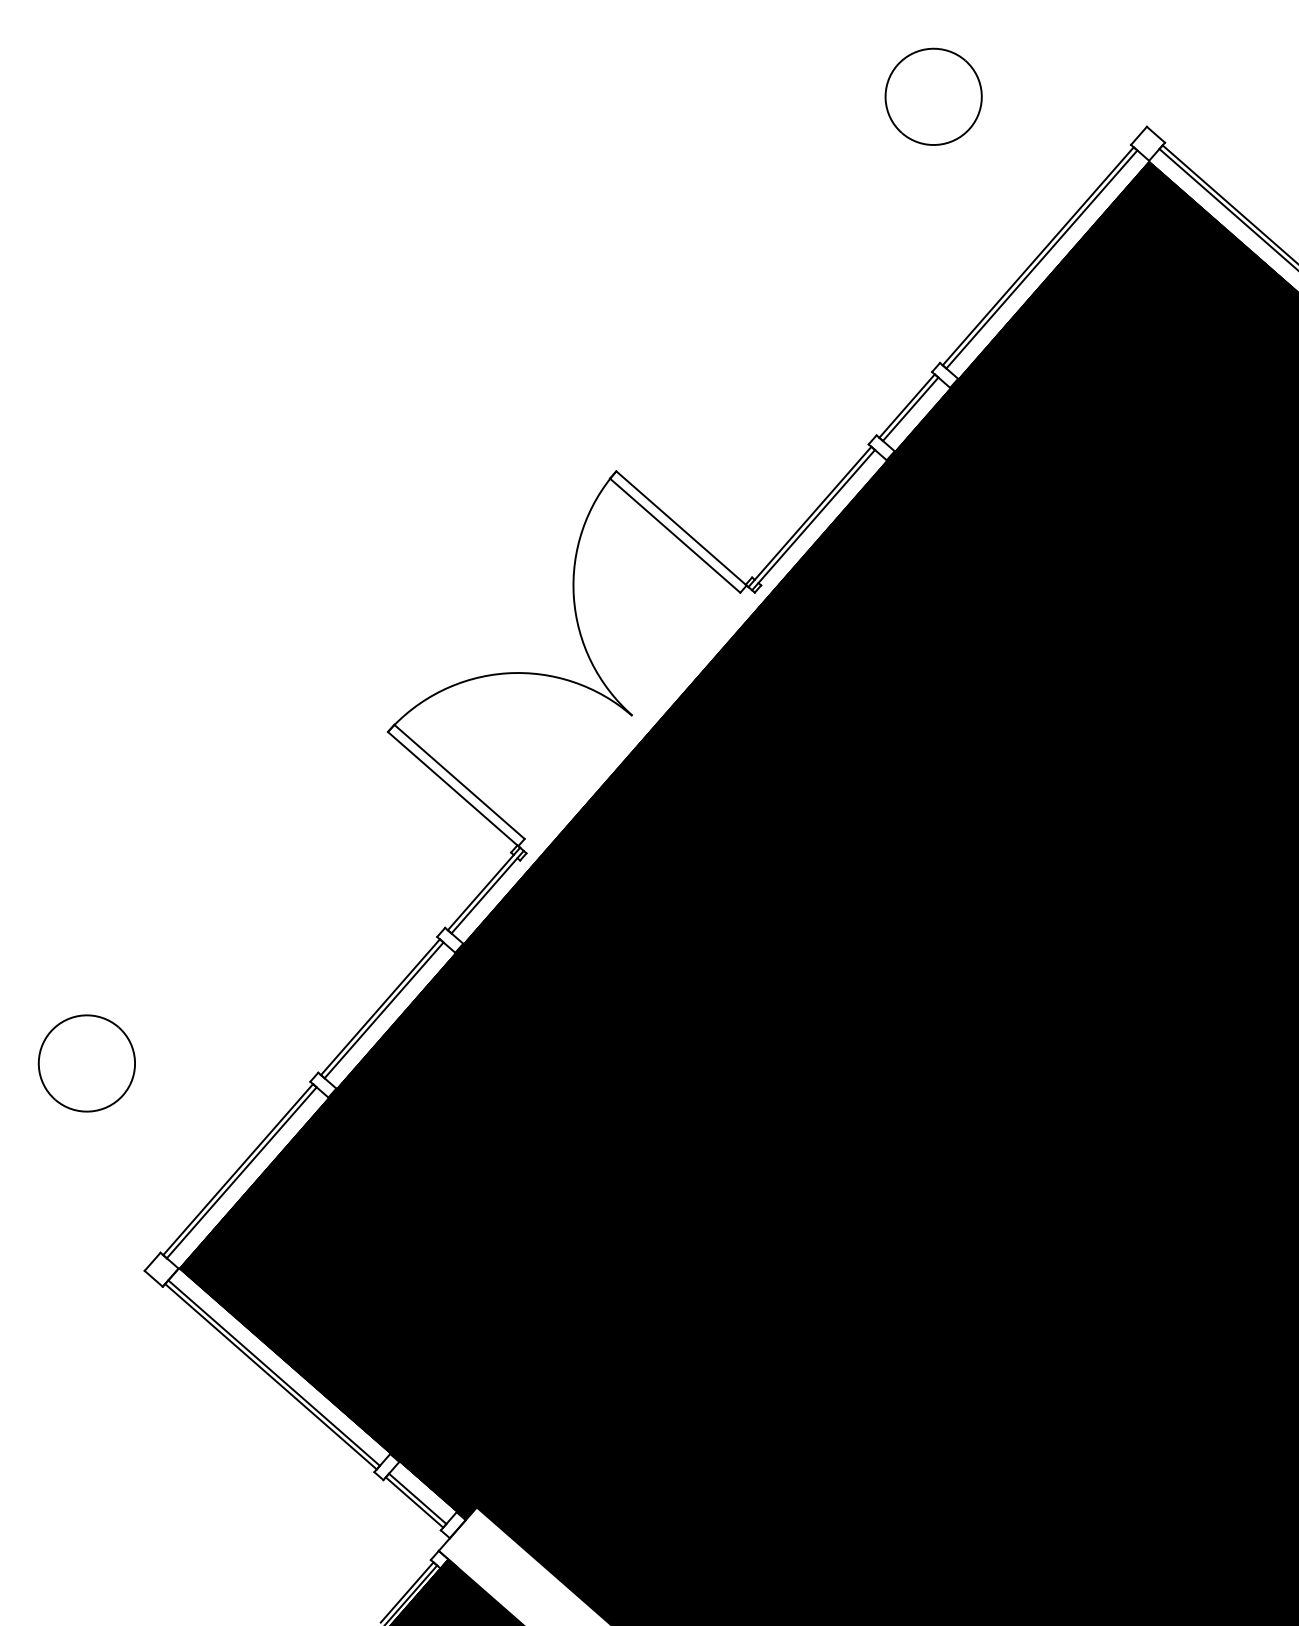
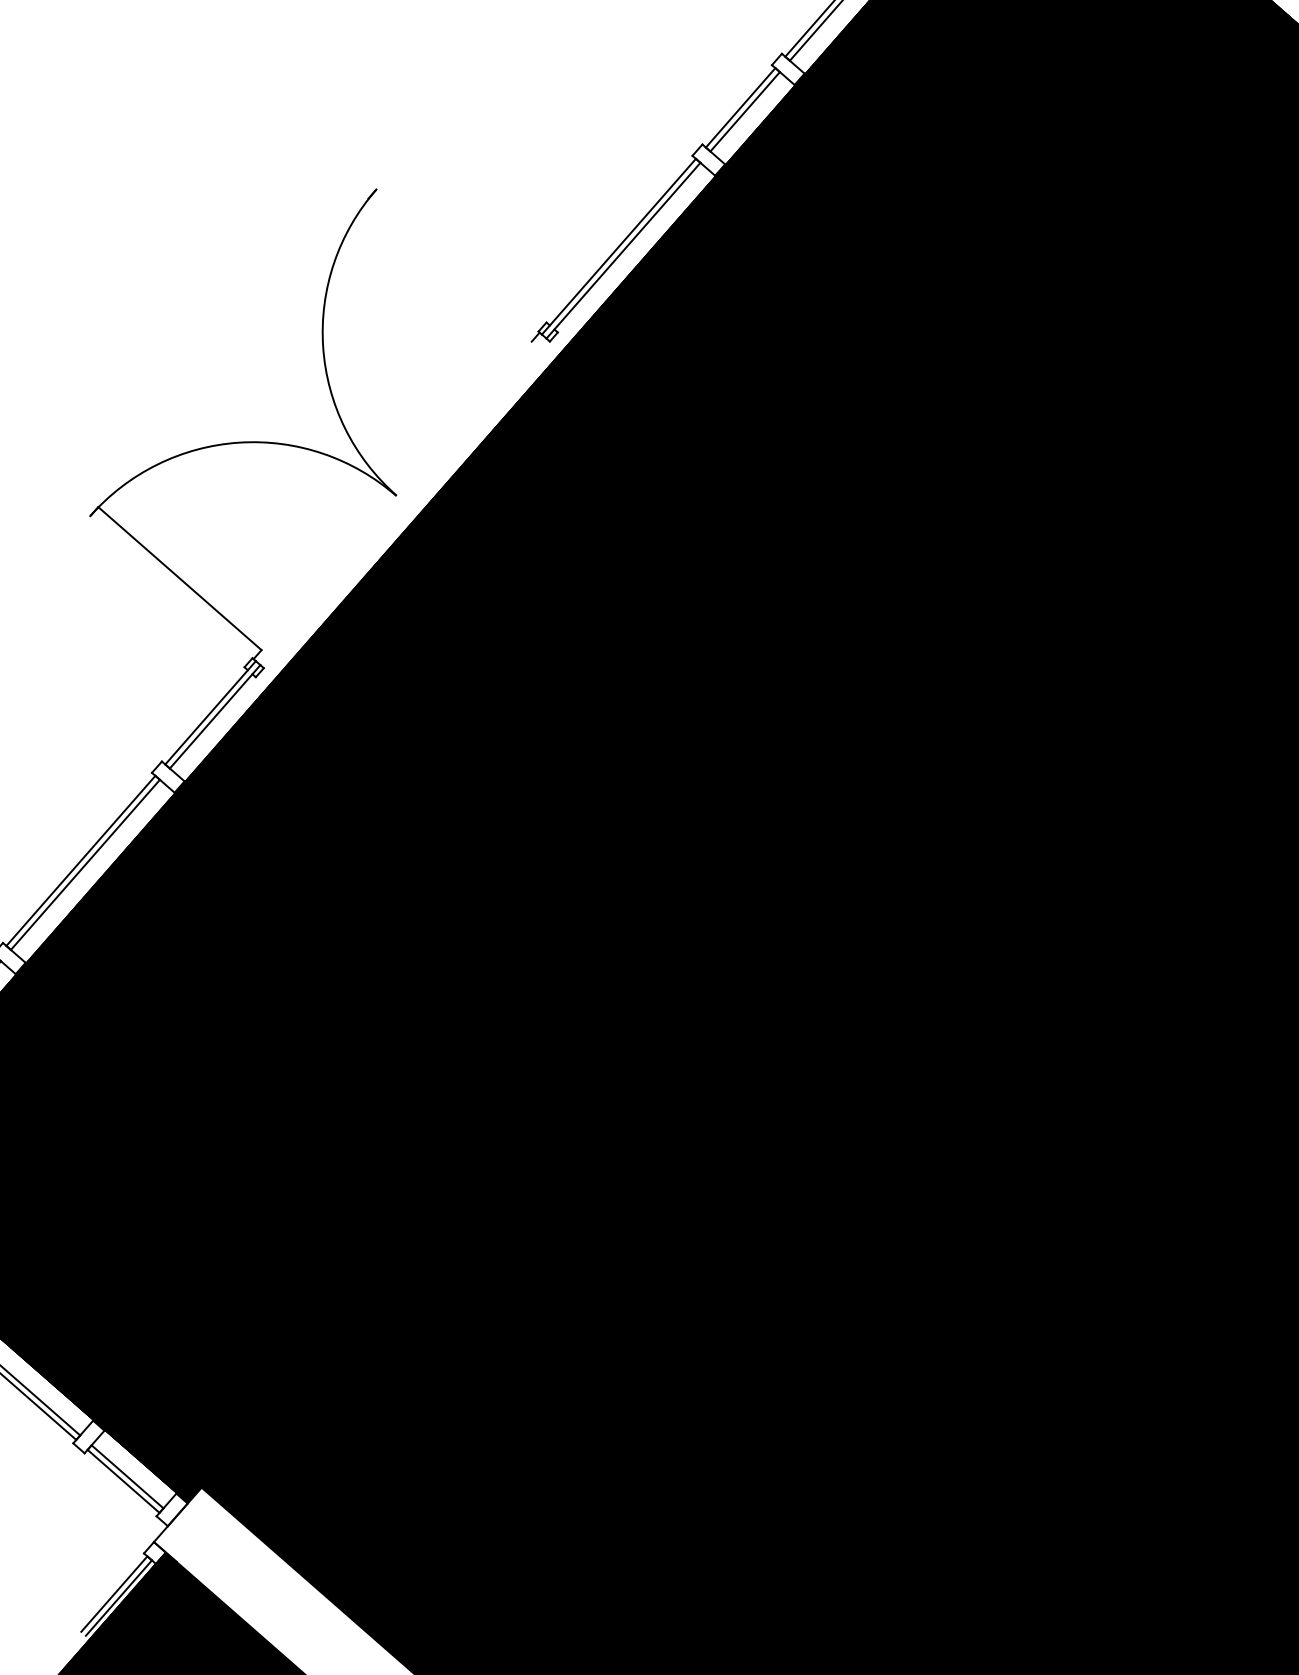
line: (681, 528) -> (458, 261), removed
line: (675, 535) -> (450, 269), removed
line: (452, 789) -> (171, 588), removed

